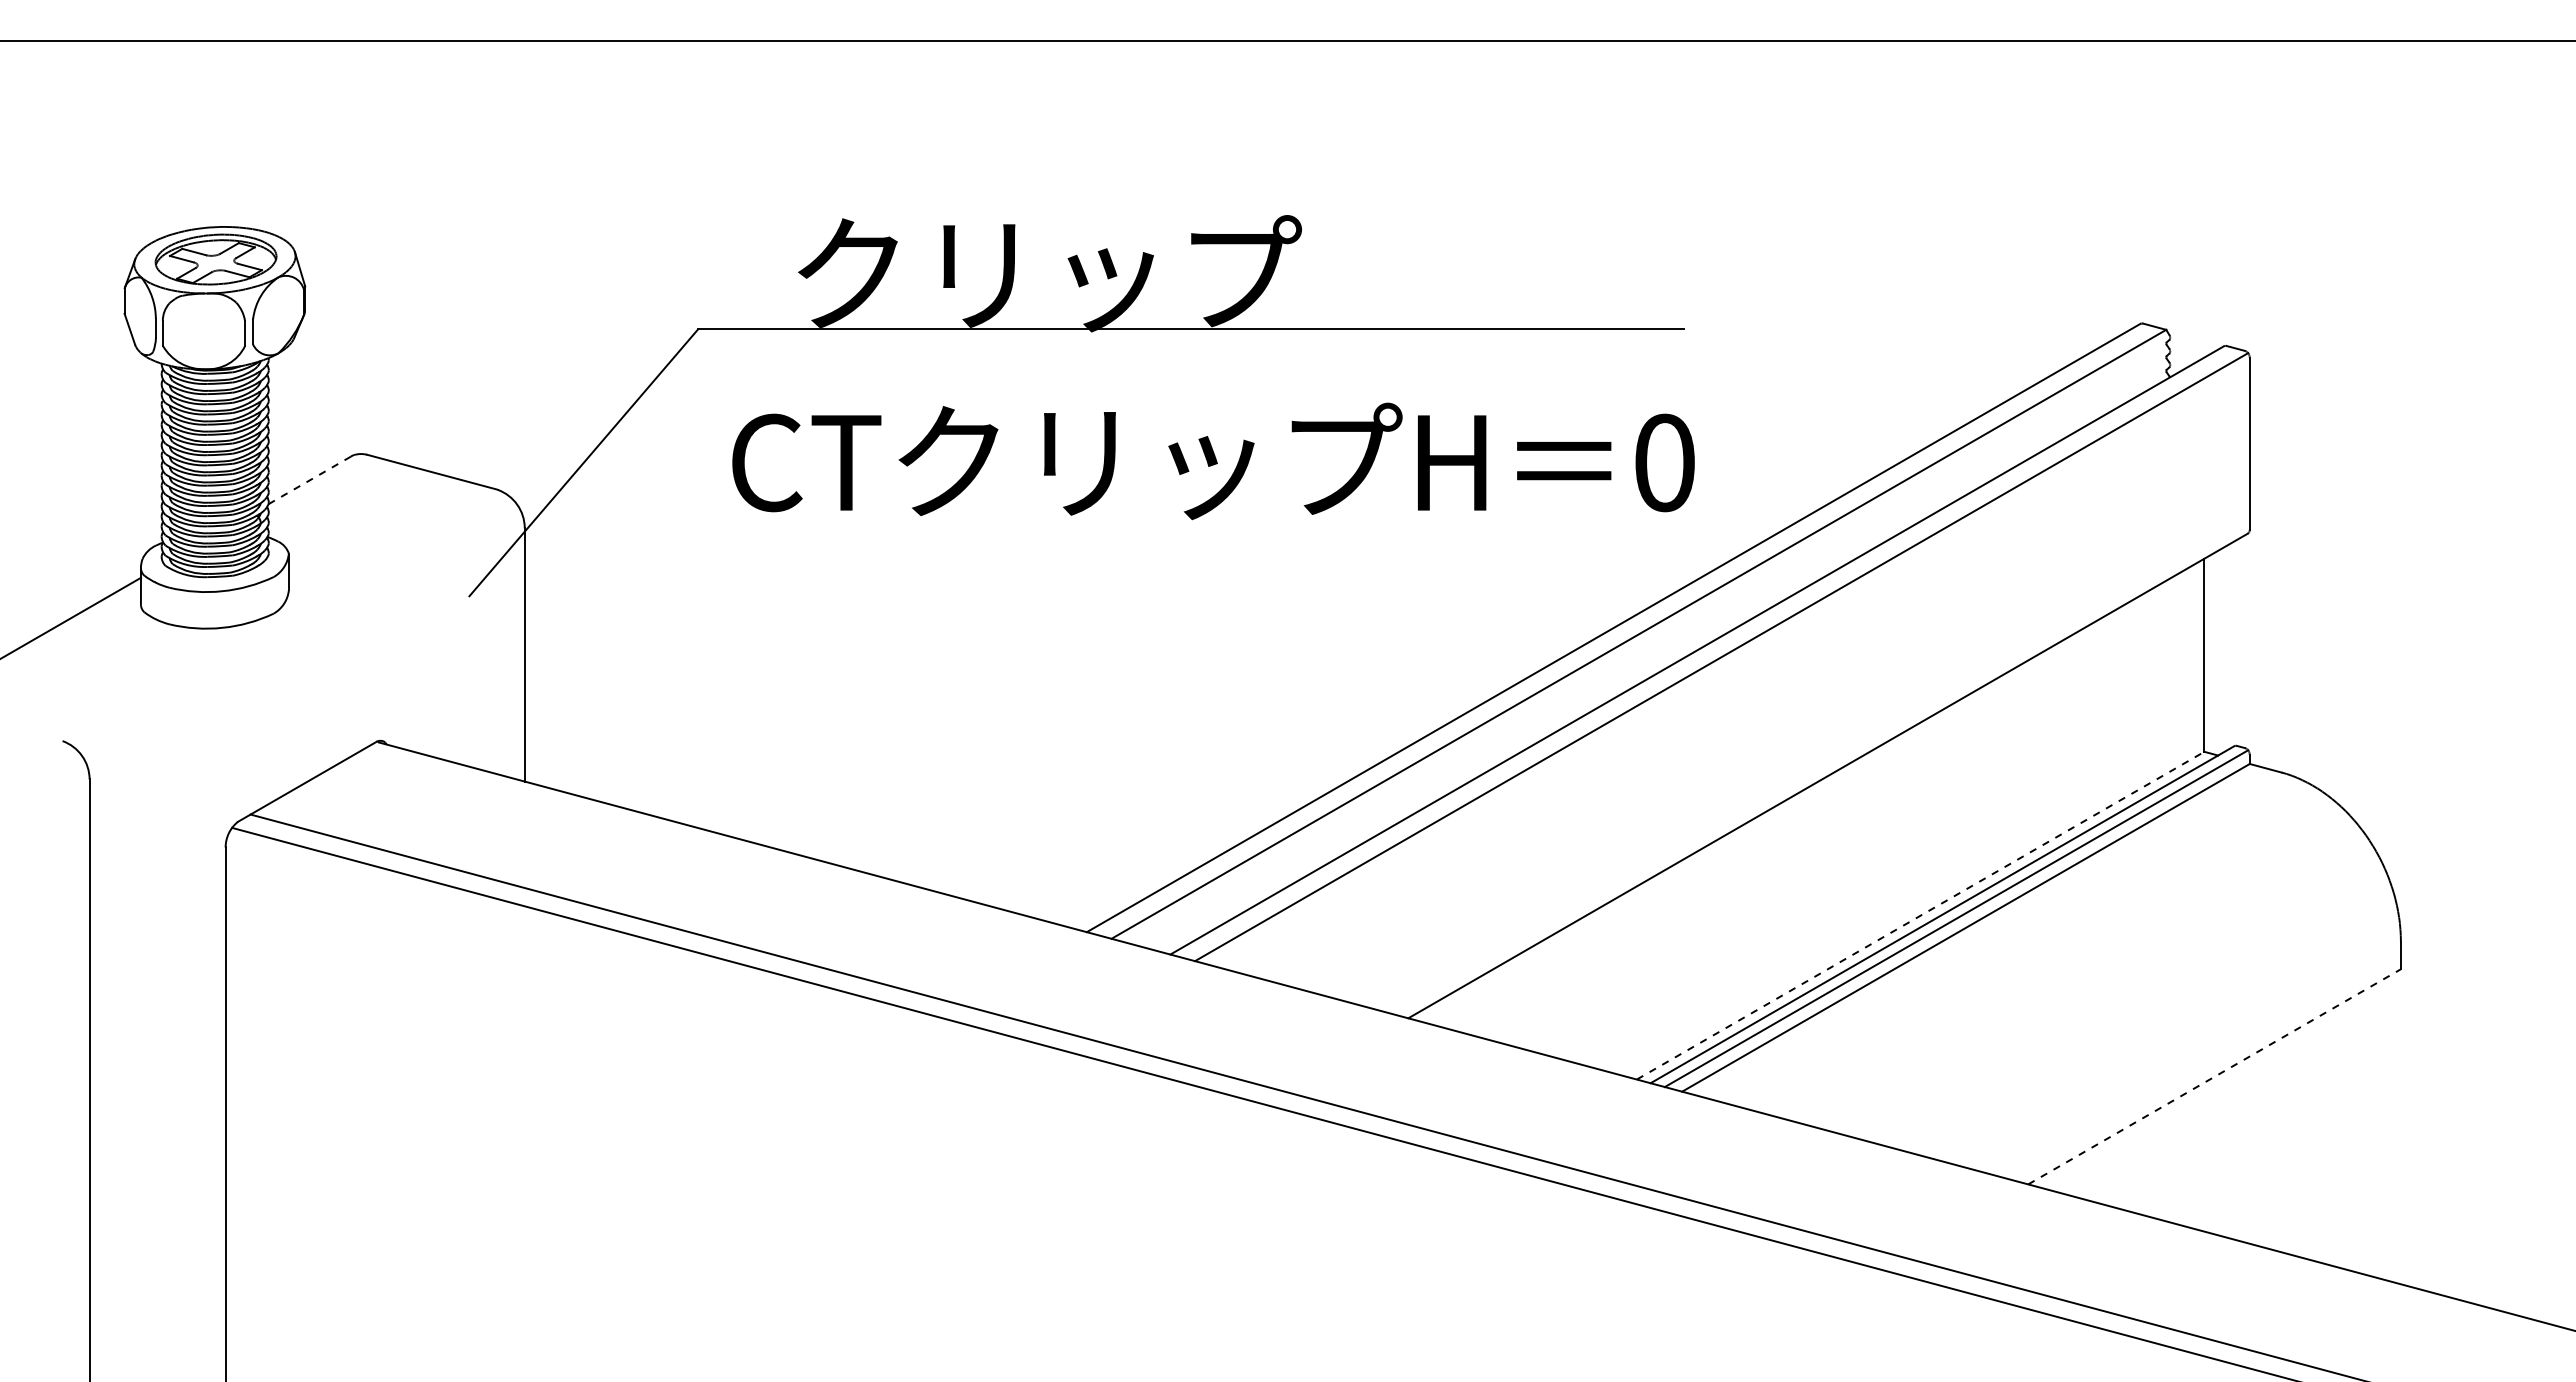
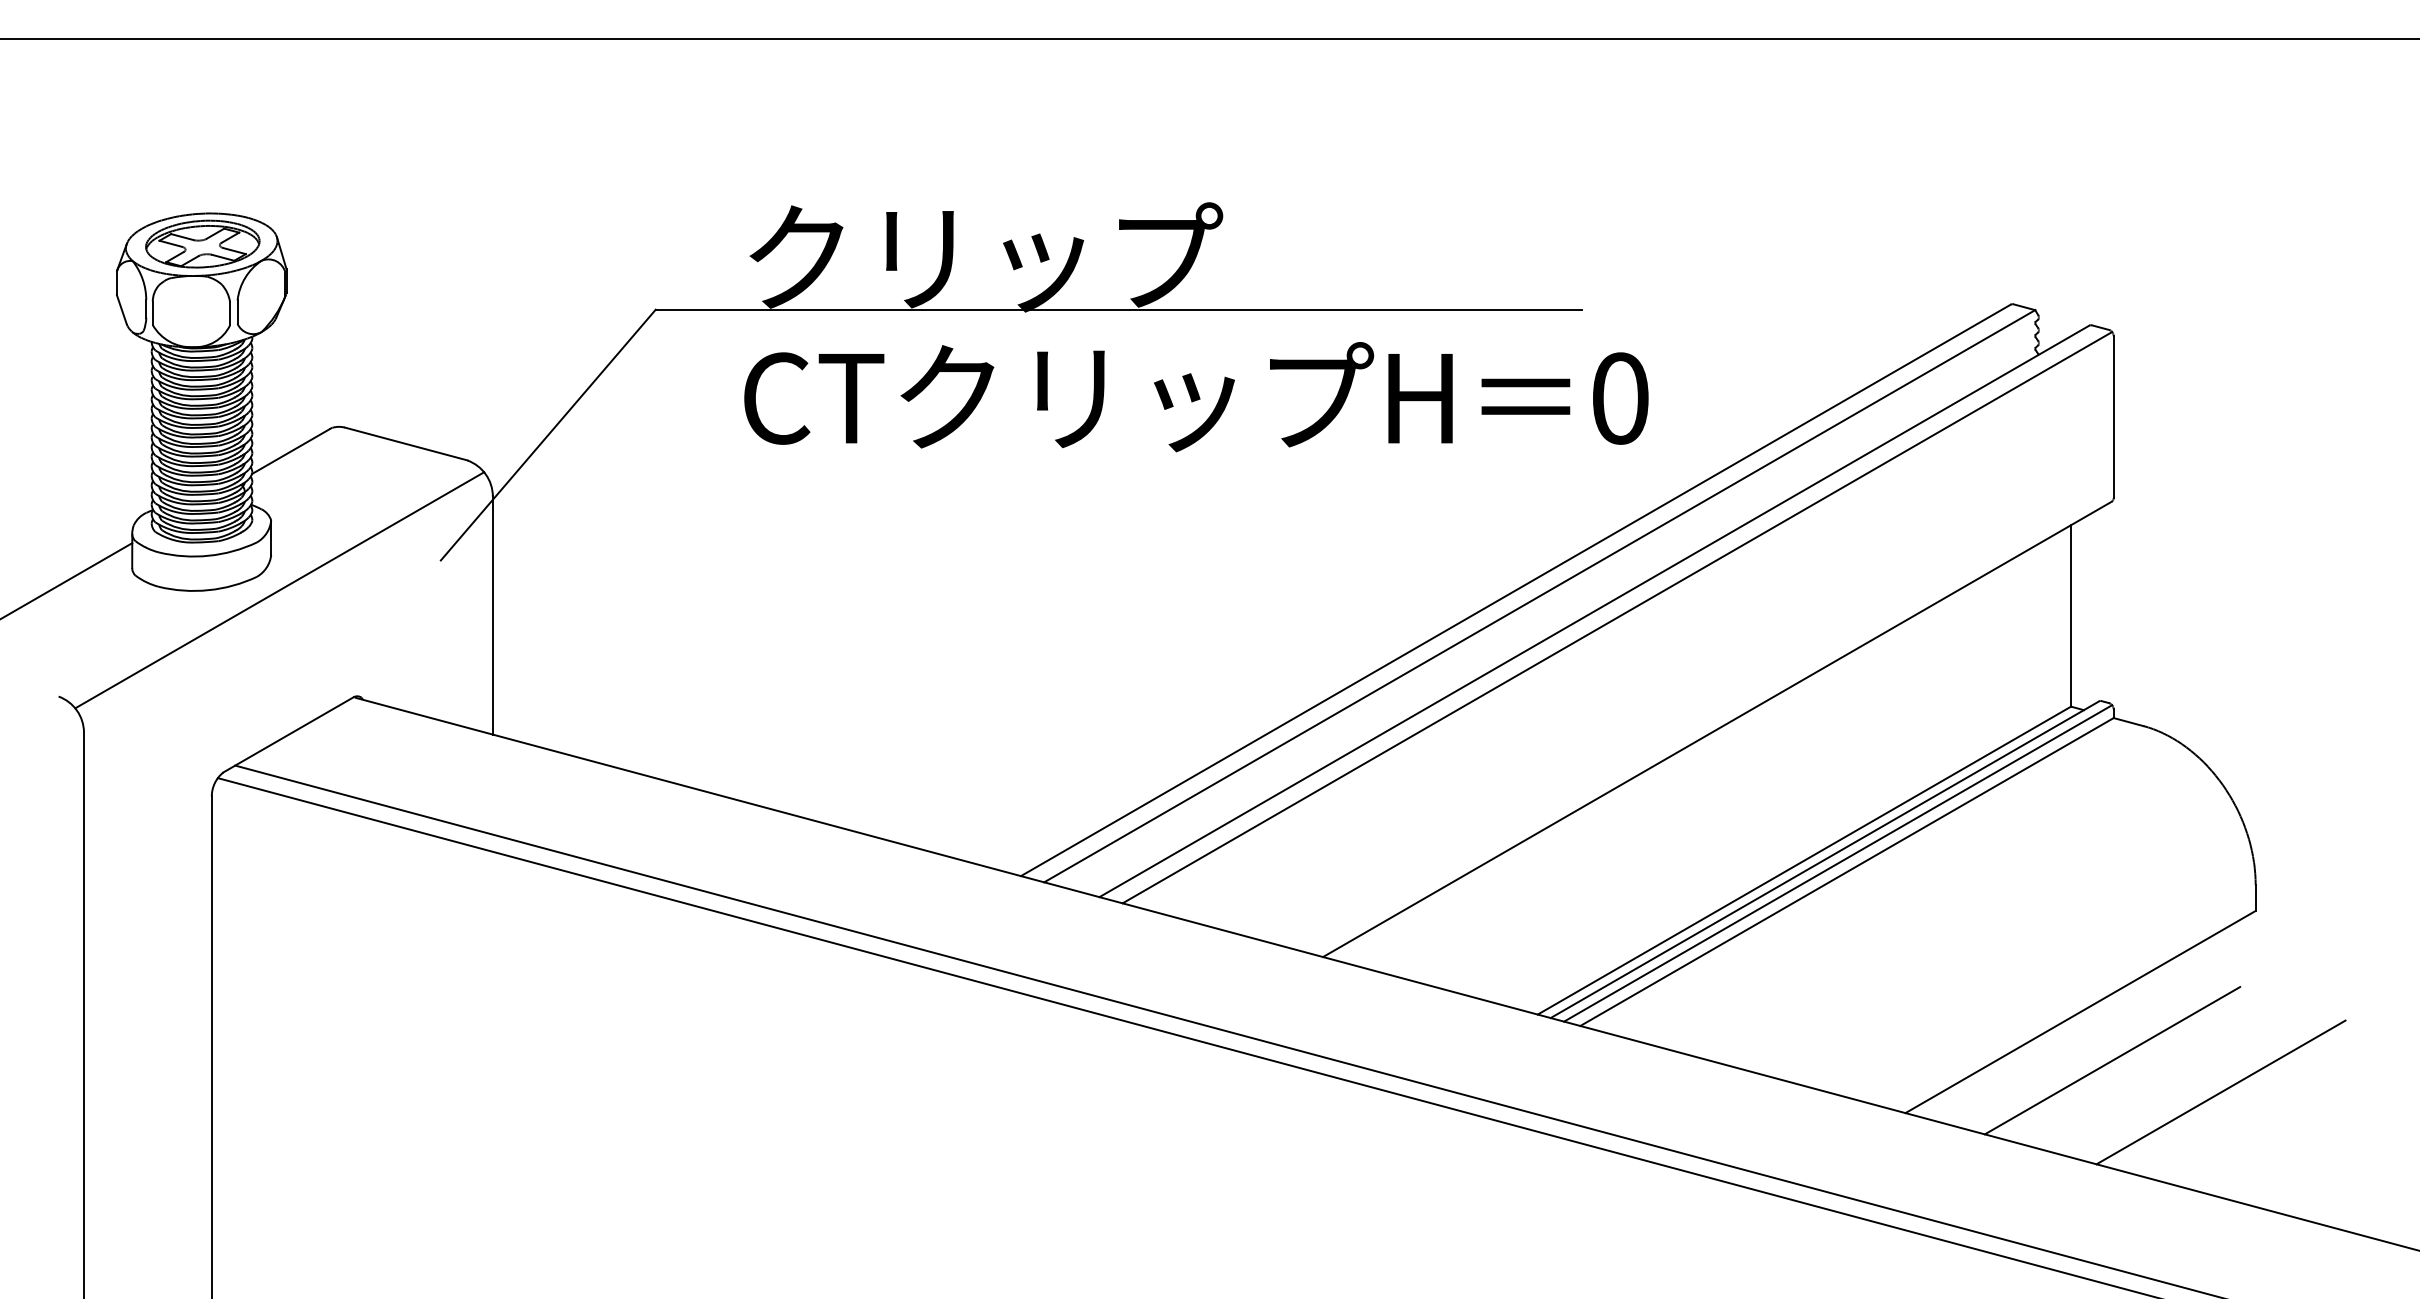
text: (1213, 461) -> (1196, 397), moved
line: (309, 480) -> (290, 451), dashed -> solid
line: (297, 627) -> (279, 589), added
line: (1920, 915) -> (1804, 860), dashed -> solid
line: (2214, 1076) -> (2080, 1011), dashed -> solid
line: (2248, 1128) -> (2112, 1060), added
line: (2363, 1161) -> (2220, 1091), added

